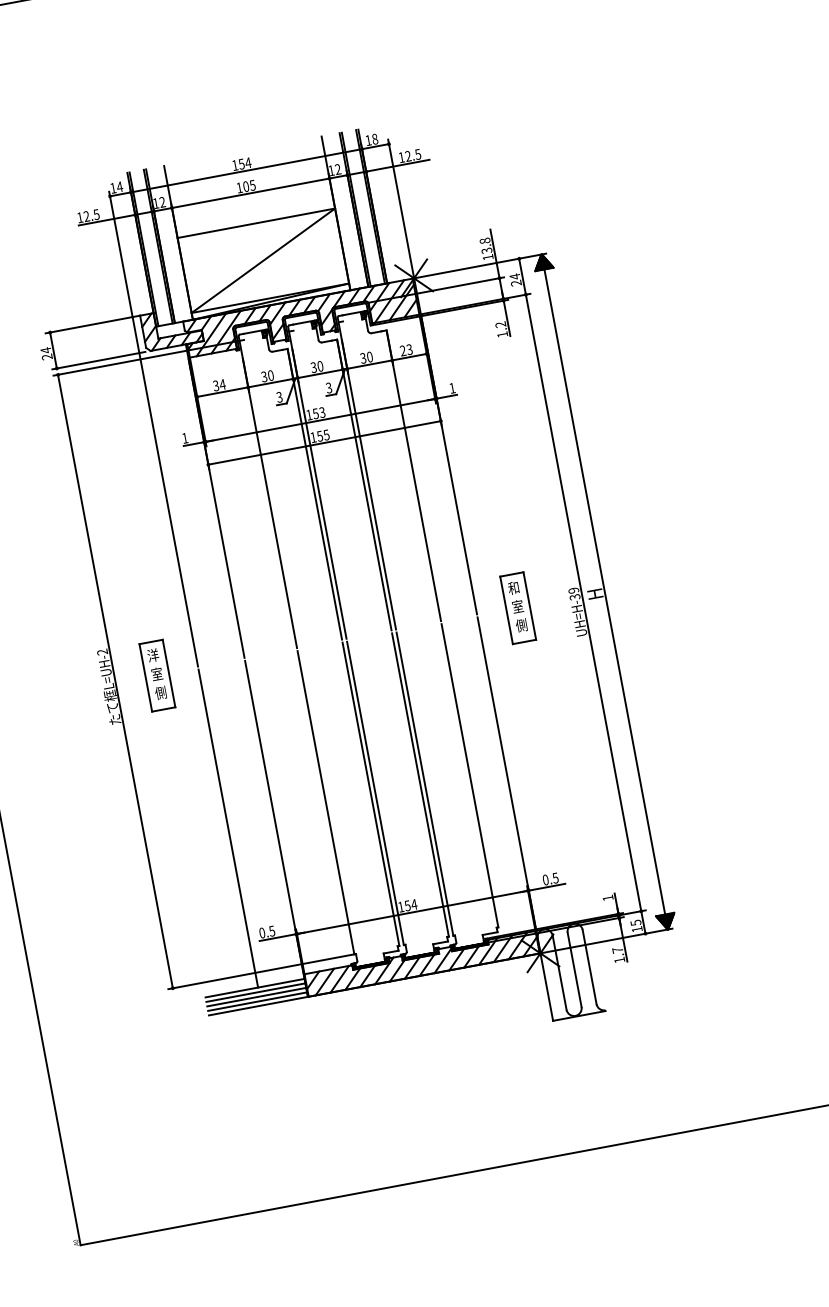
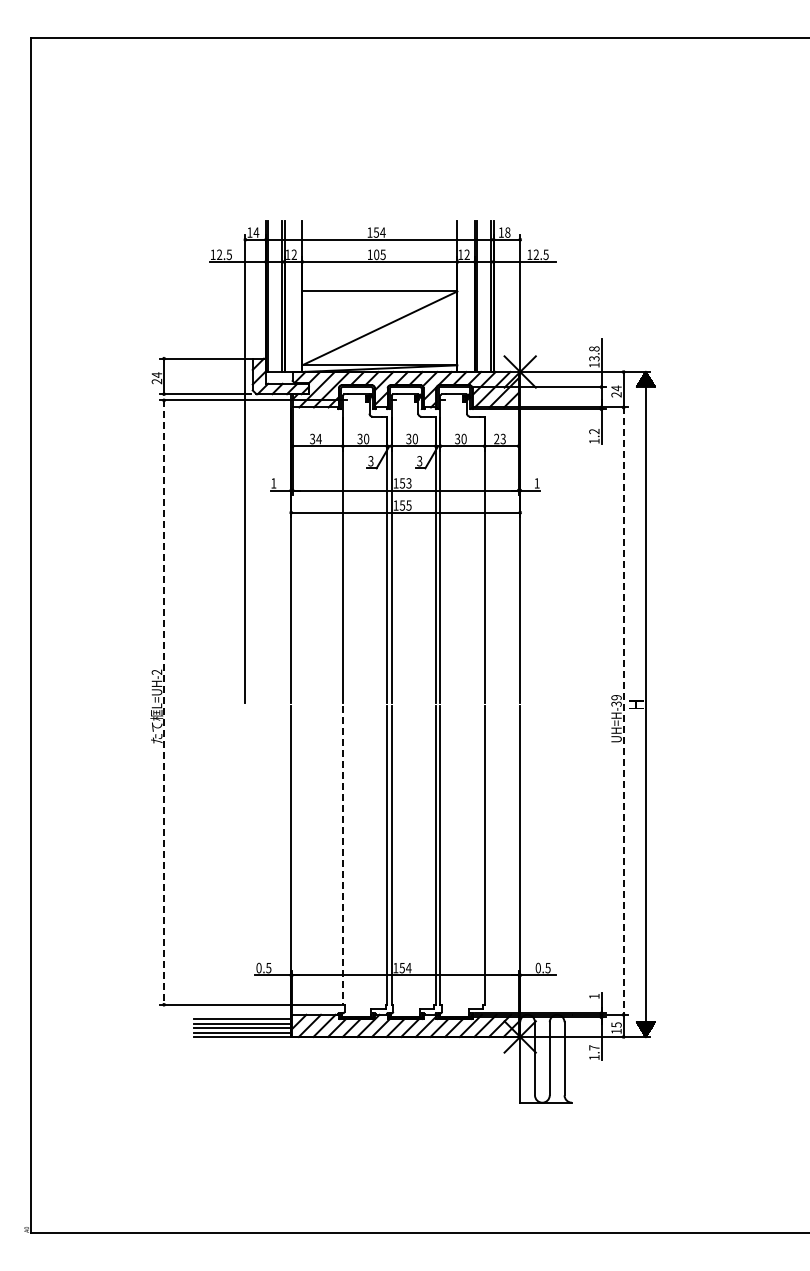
line: (583, 603) -> (623, 711), solid -> dashed
part: (518, 608) -> (560, 704), removed
part: (157, 675) -> (205, 704), removed
line: (116, 682) -> (164, 703), solid -> dashed
line: (325, 802) -> (342, 855), solid -> dashed
line: (228, 828) -> (245, 862), removed

